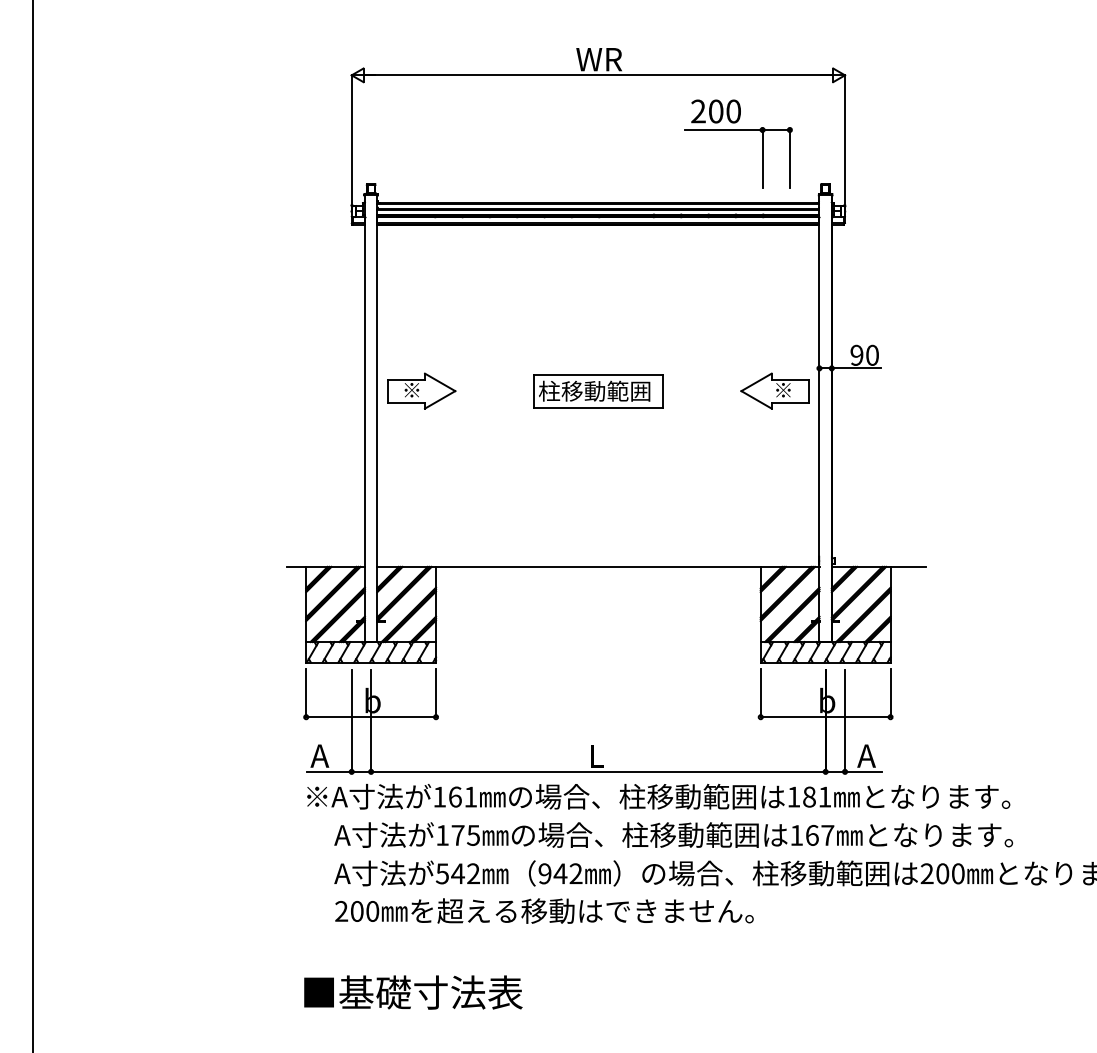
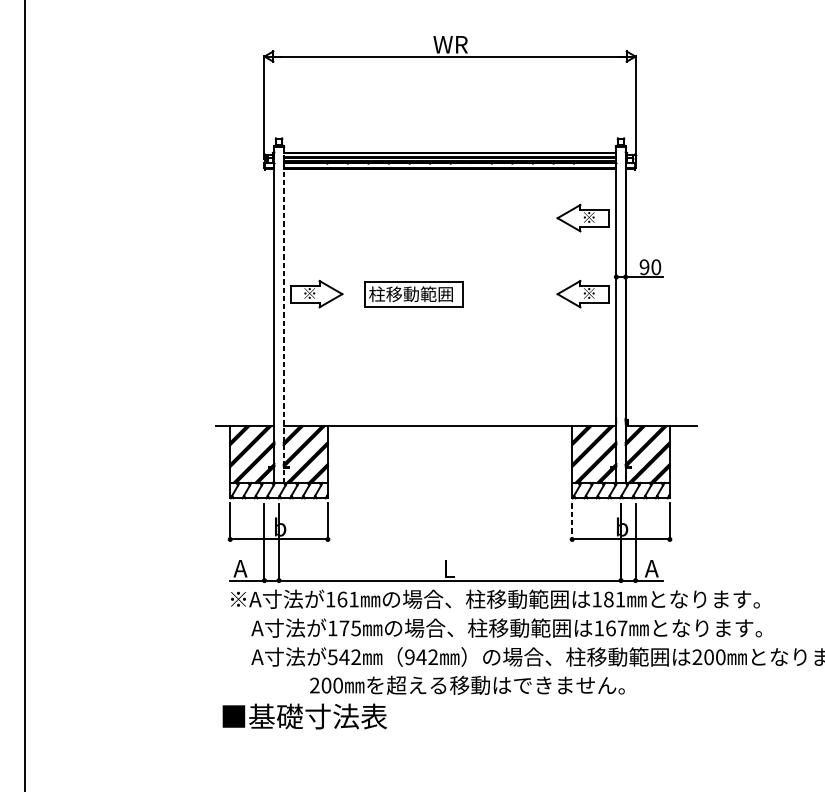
part: (738, 130) -> (555, 98), removed
part: (774, 289) -> (582, 217), added
part: (598, 391) -> (414, 294), moved
line: (377, 419) -> (283, 315), solid -> dashed
line: (760, 693) -> (571, 521), solid -> dashed
text: (544, 910) -> (467, 684), moved
text: (413, 992) -> (304, 716), moved

